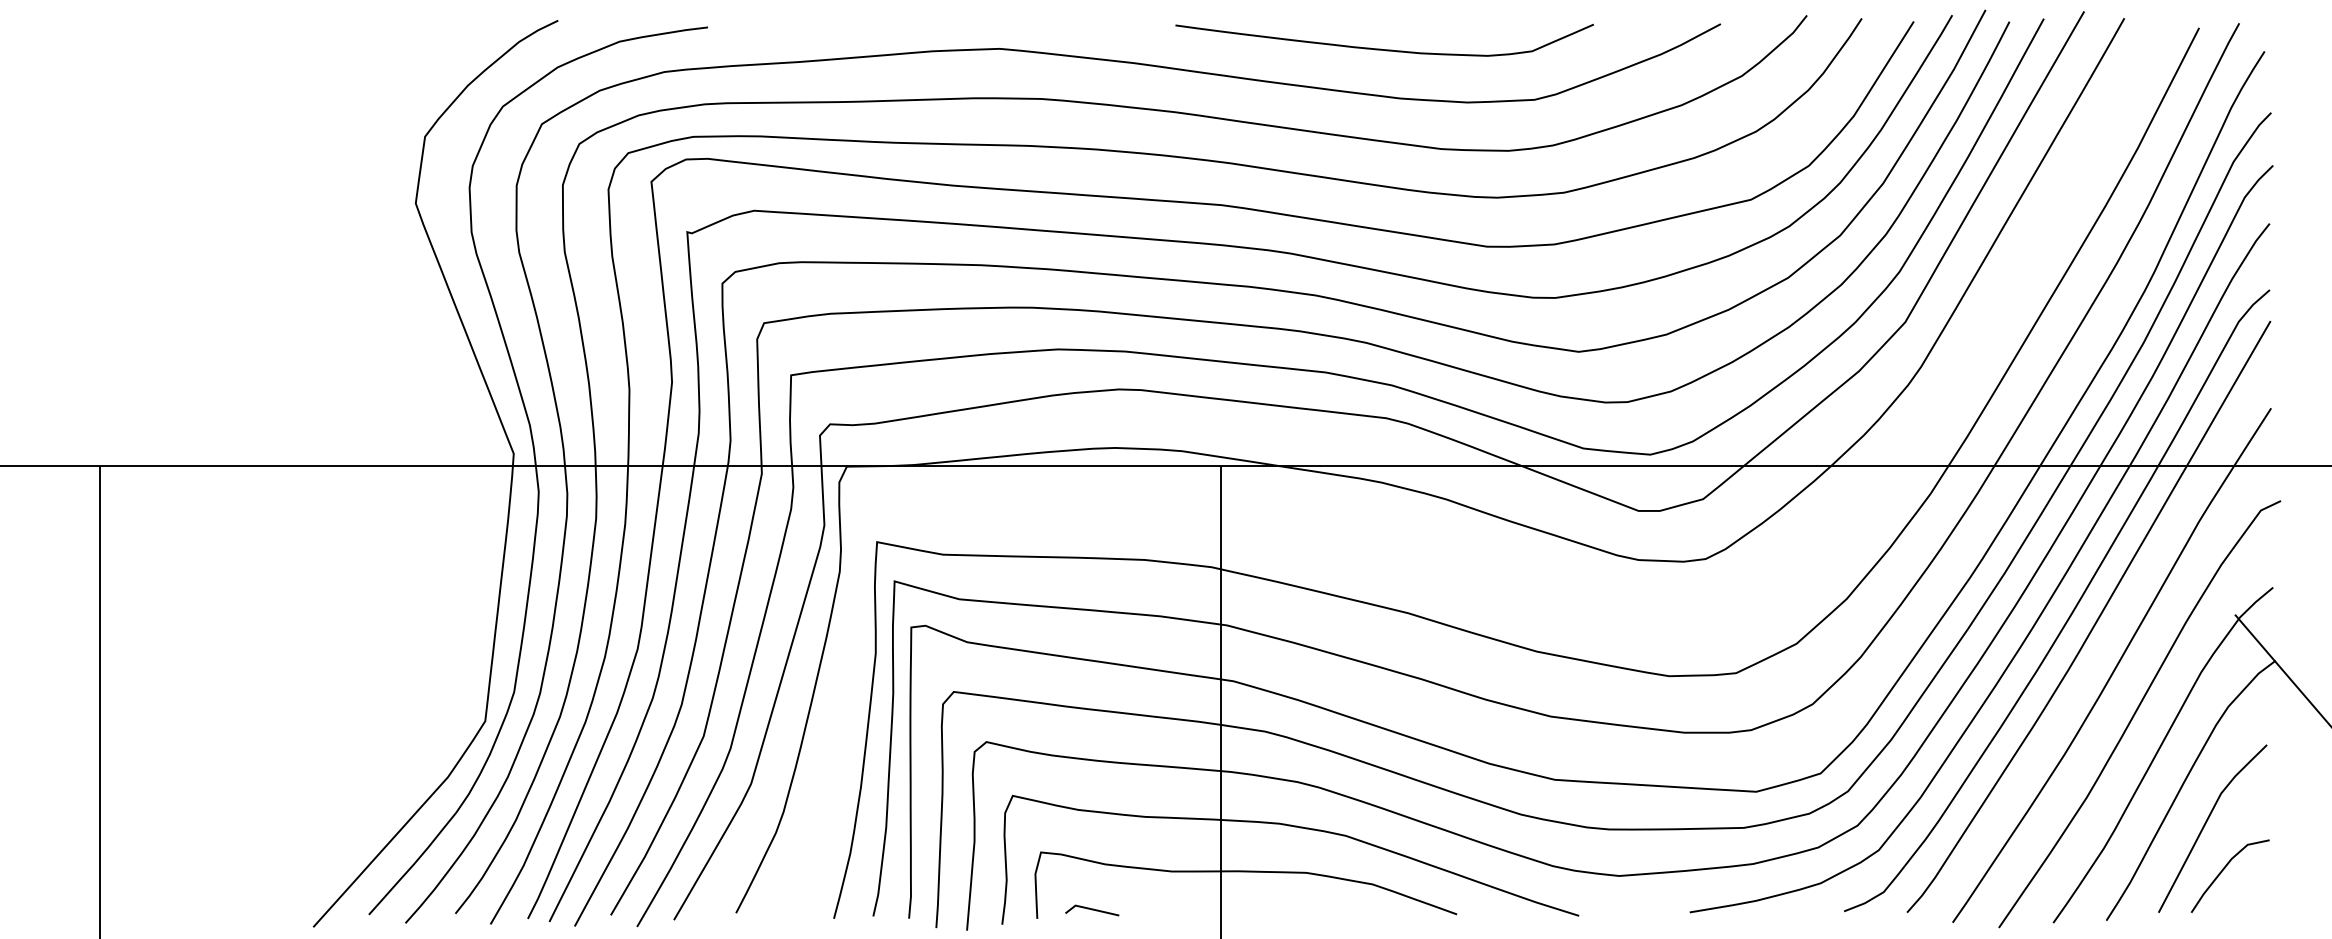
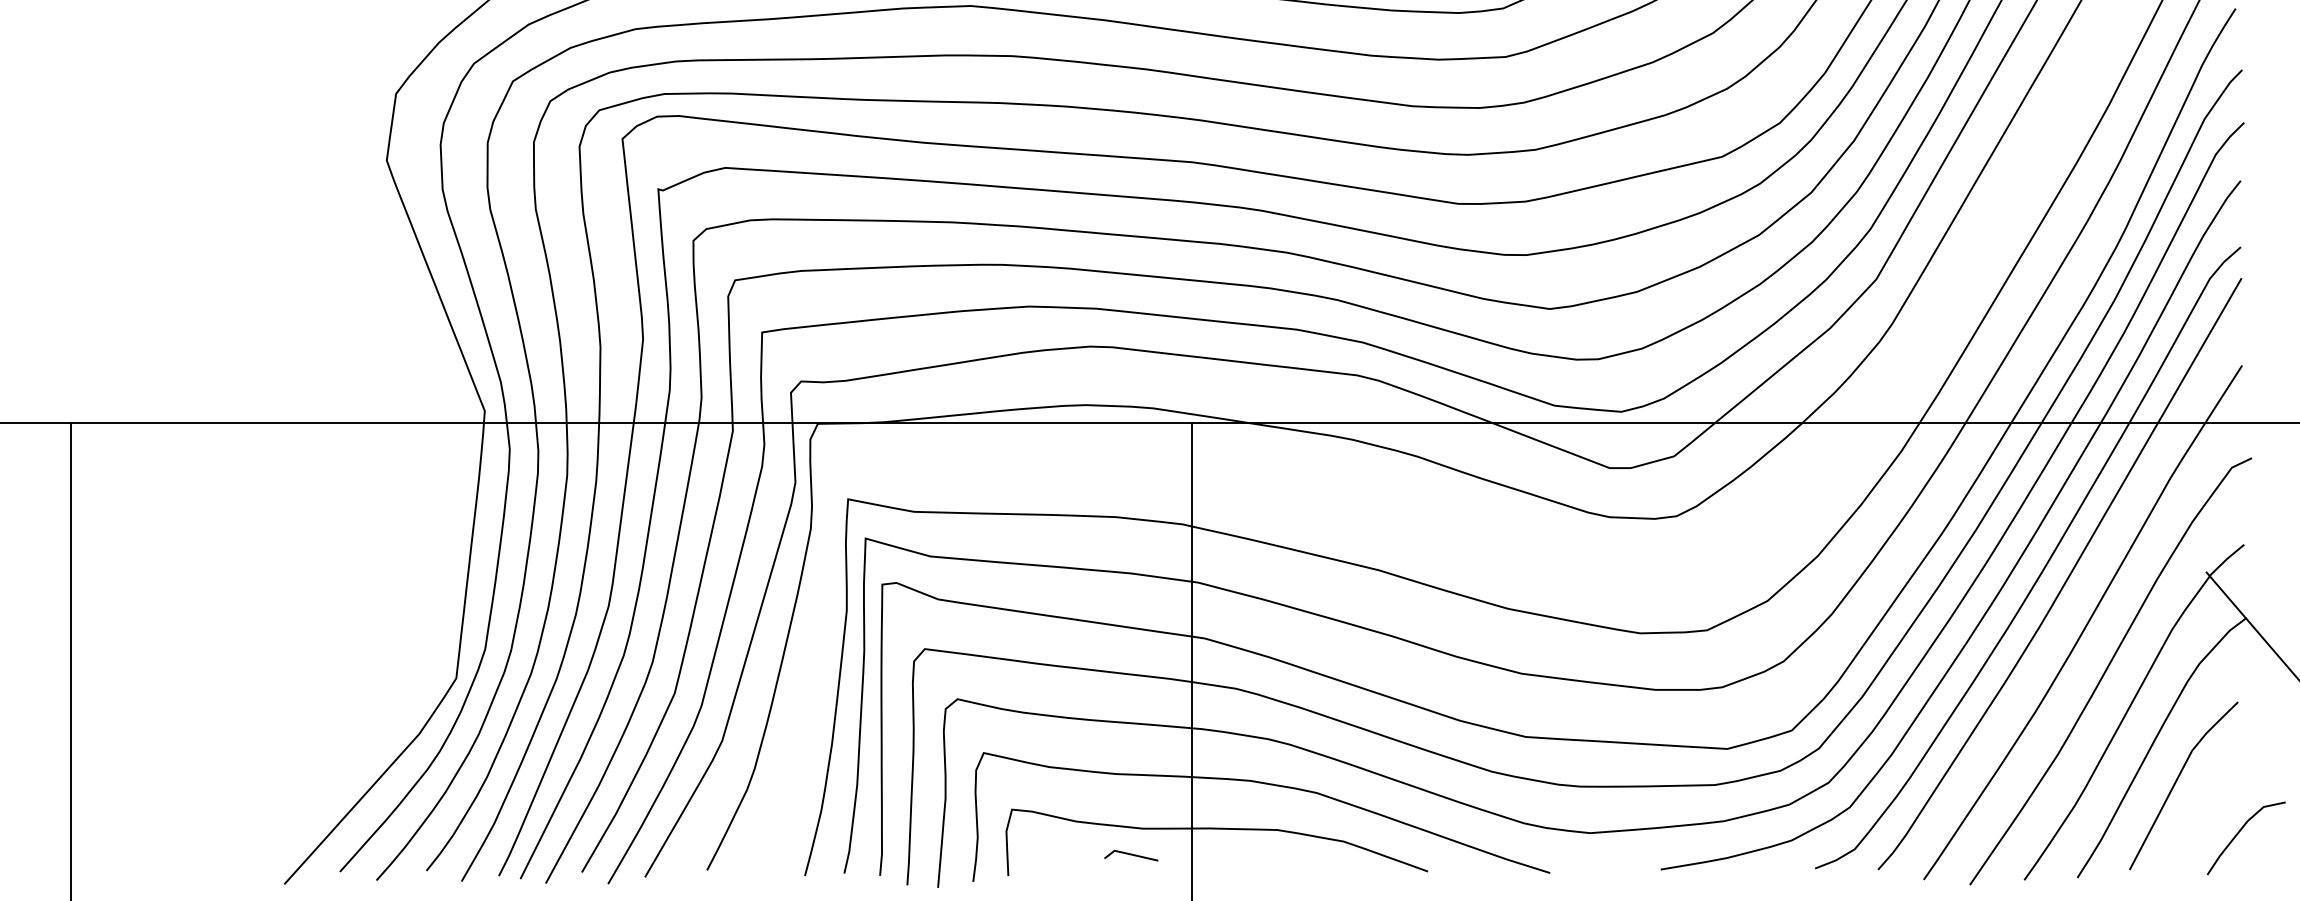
curve: (2222, 872) -> (2238, 834), moved
line: (1092, 910) -> (1131, 855), moved

